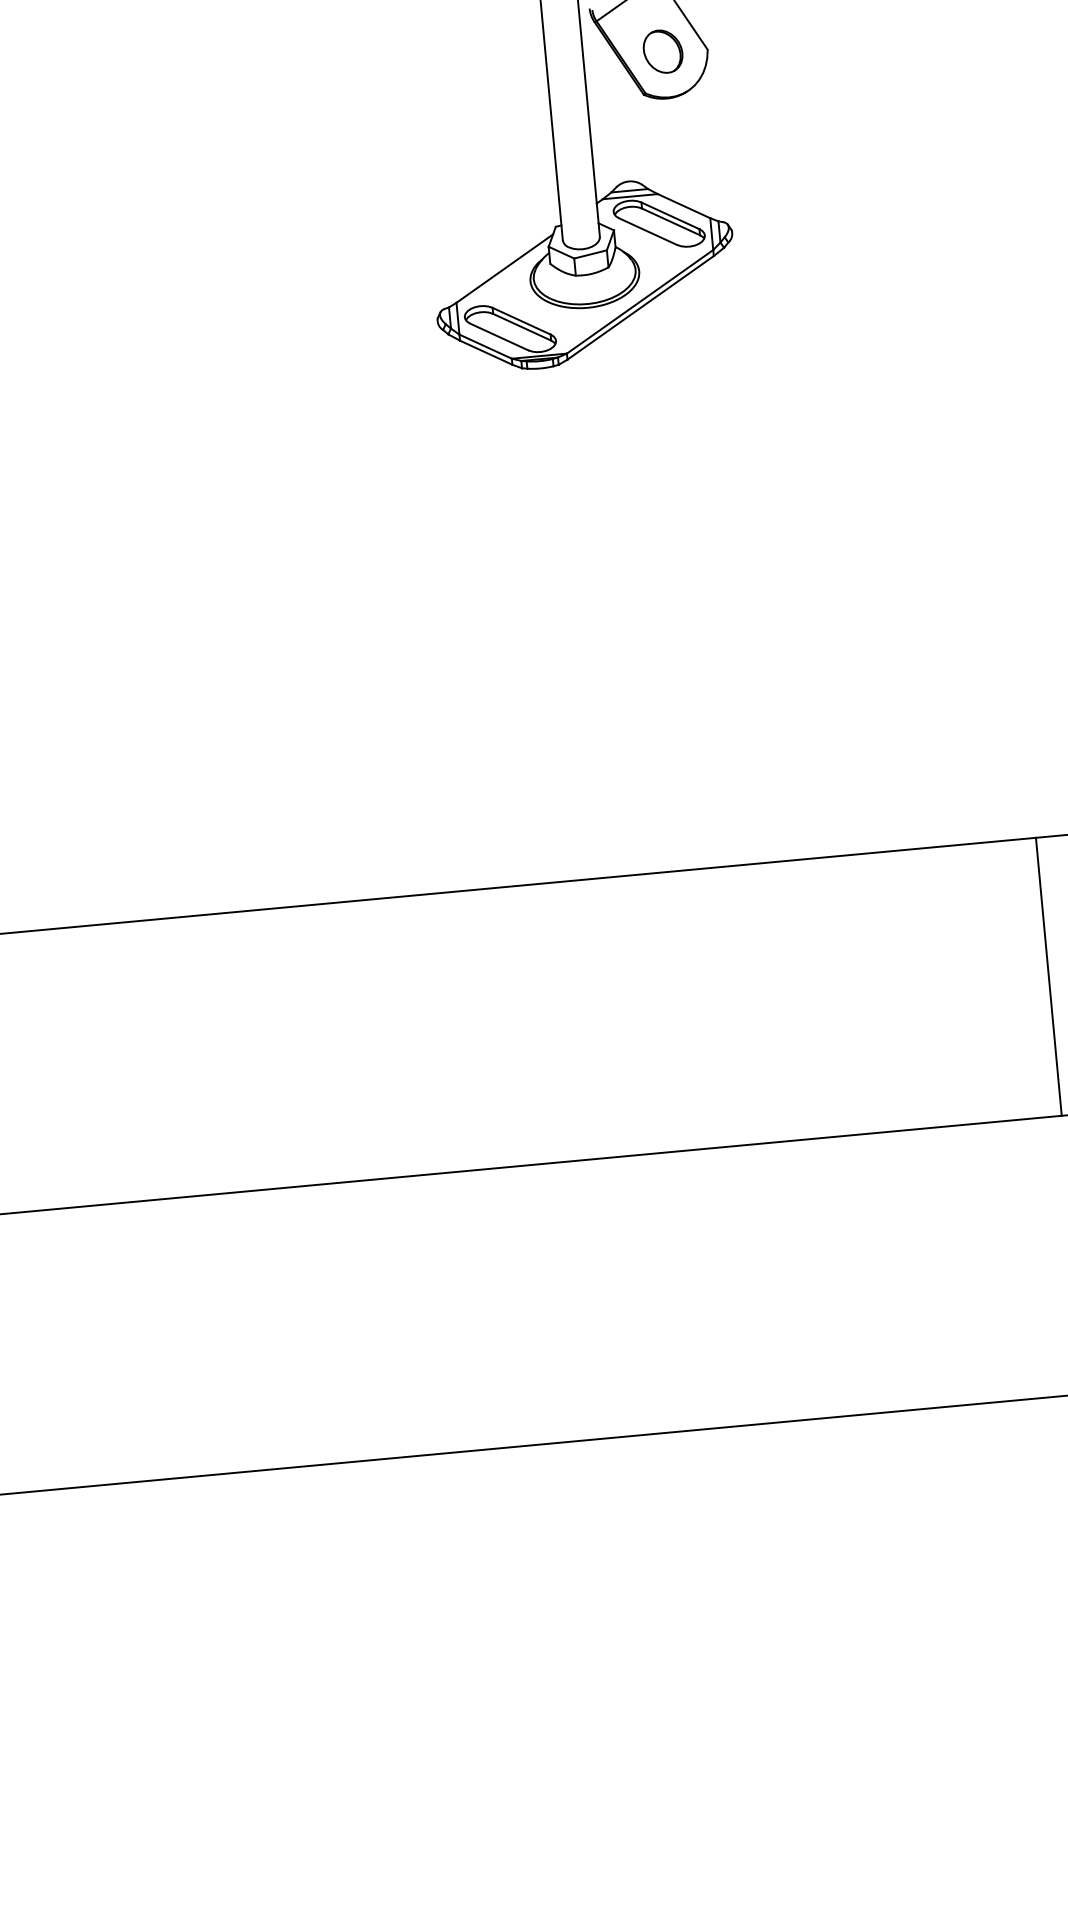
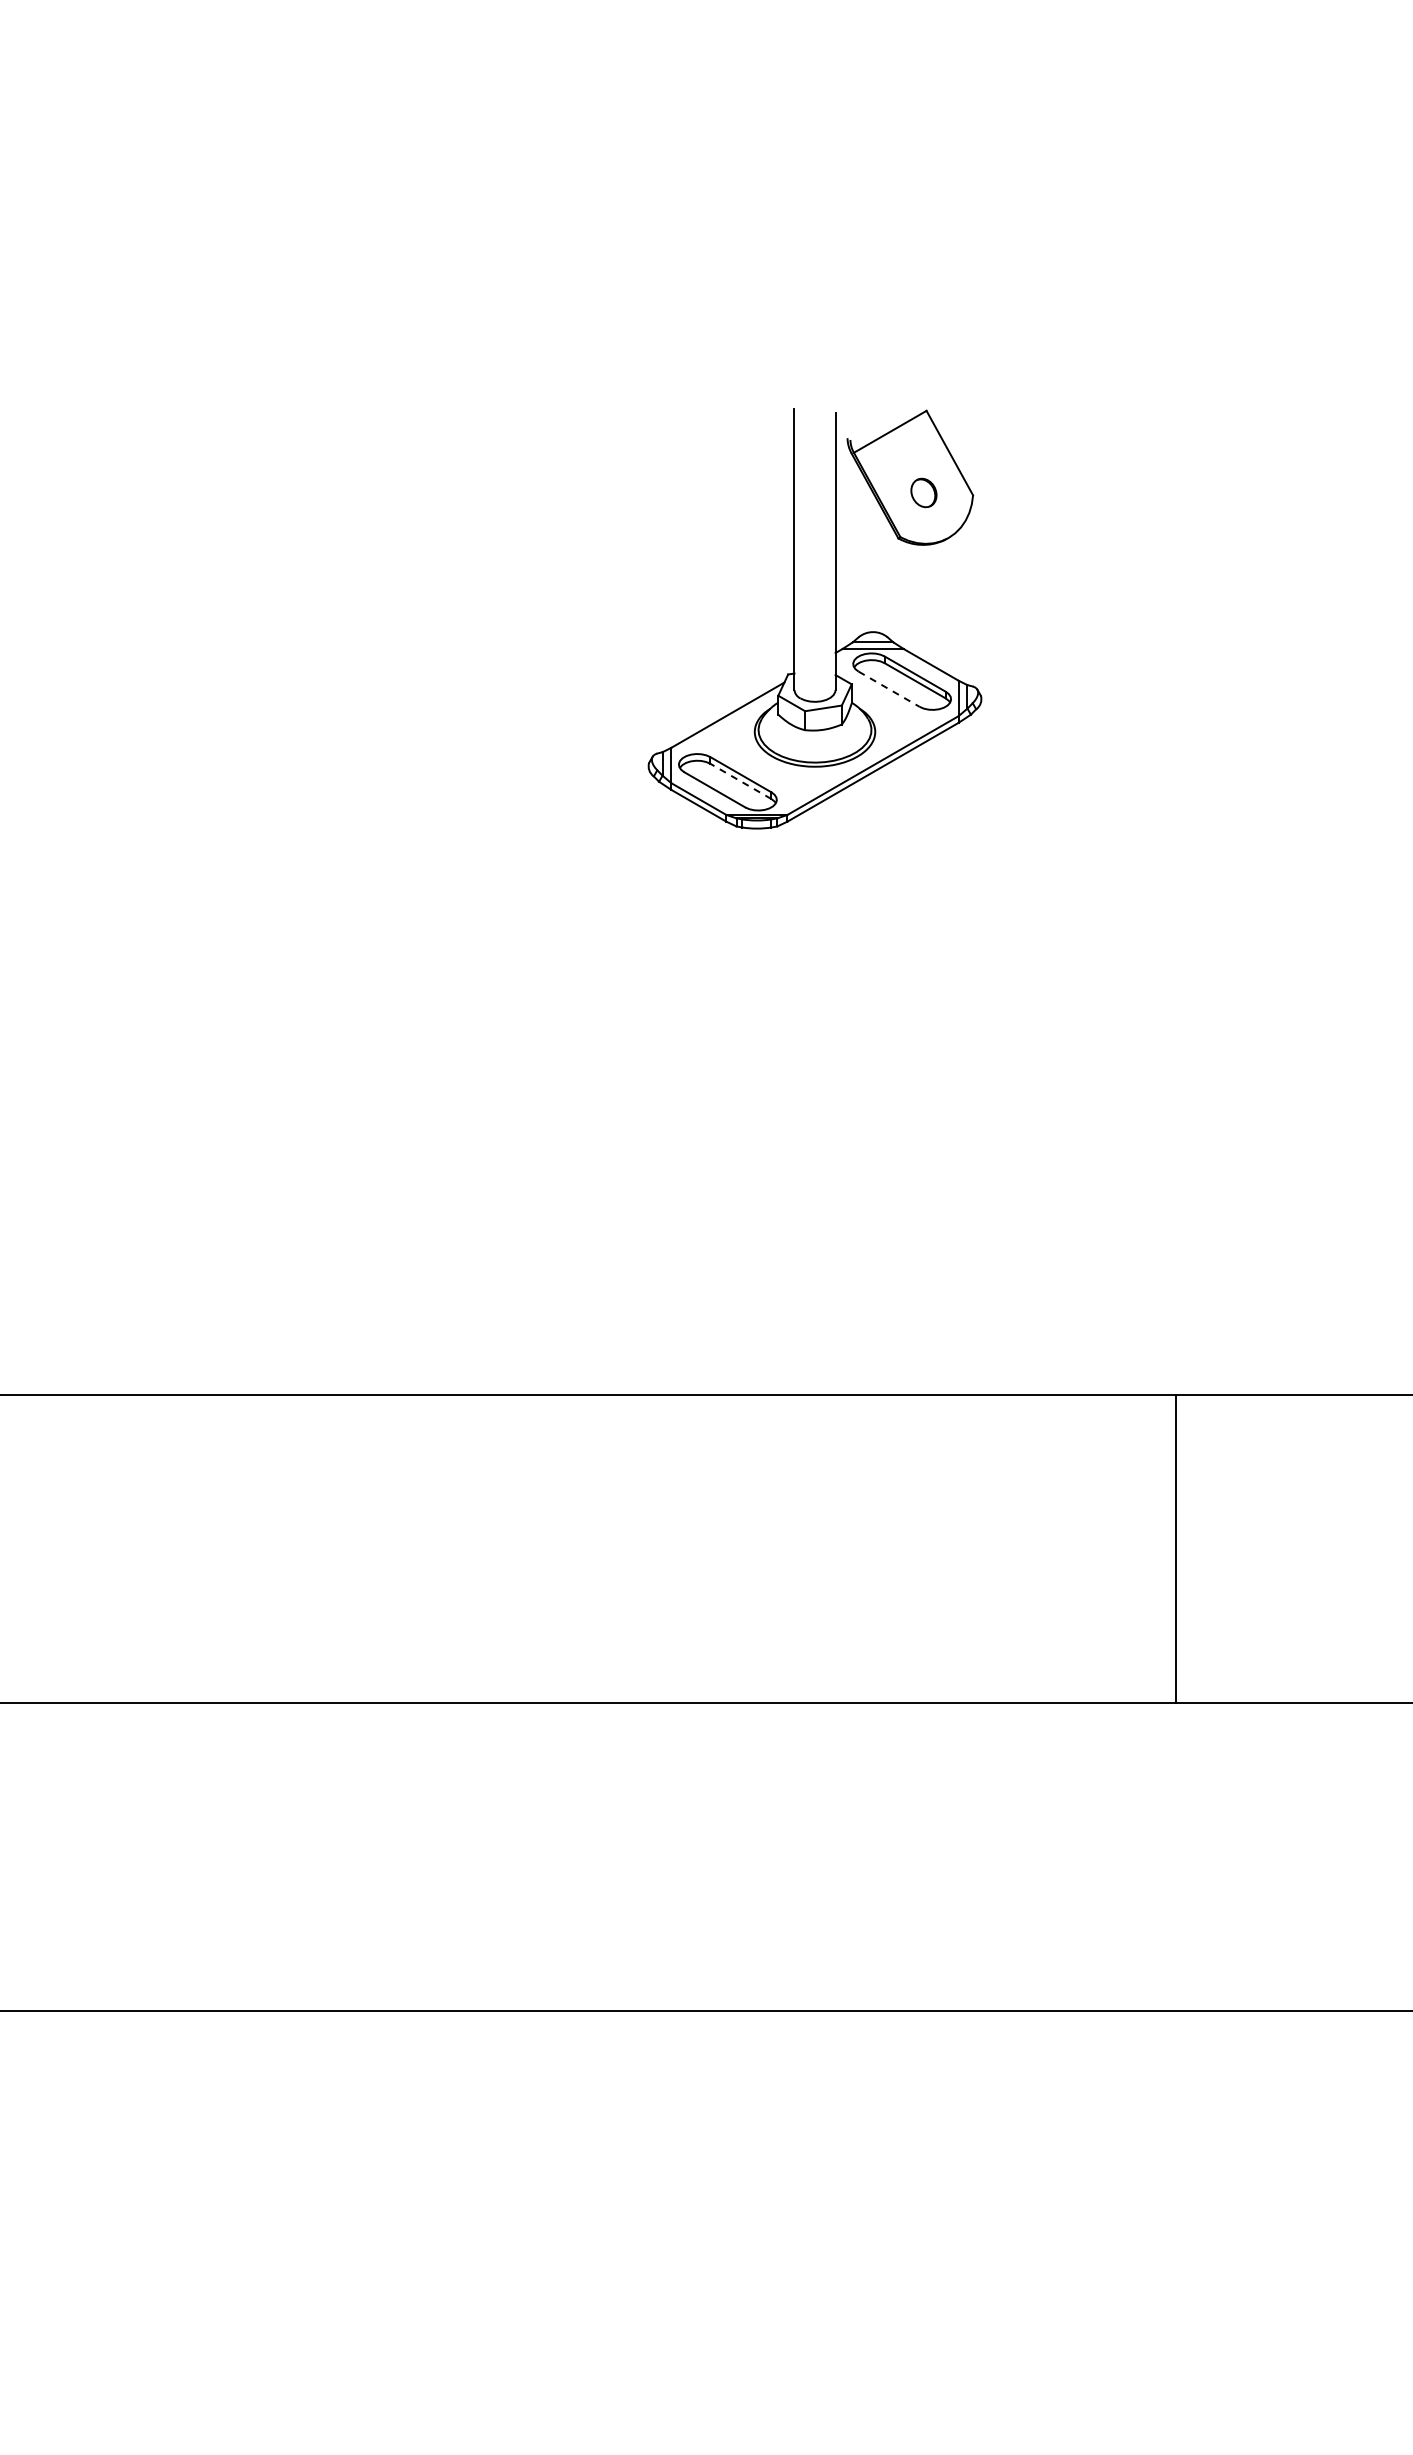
part: (662, 51) -> (923, 492), size x0.6
line: (648, 231) -> (889, 689), solid -> dashed
line: (521, 327) -> (740, 781), solid -> dashed
line: (1048, 976) -> (1175, 1548), moved

